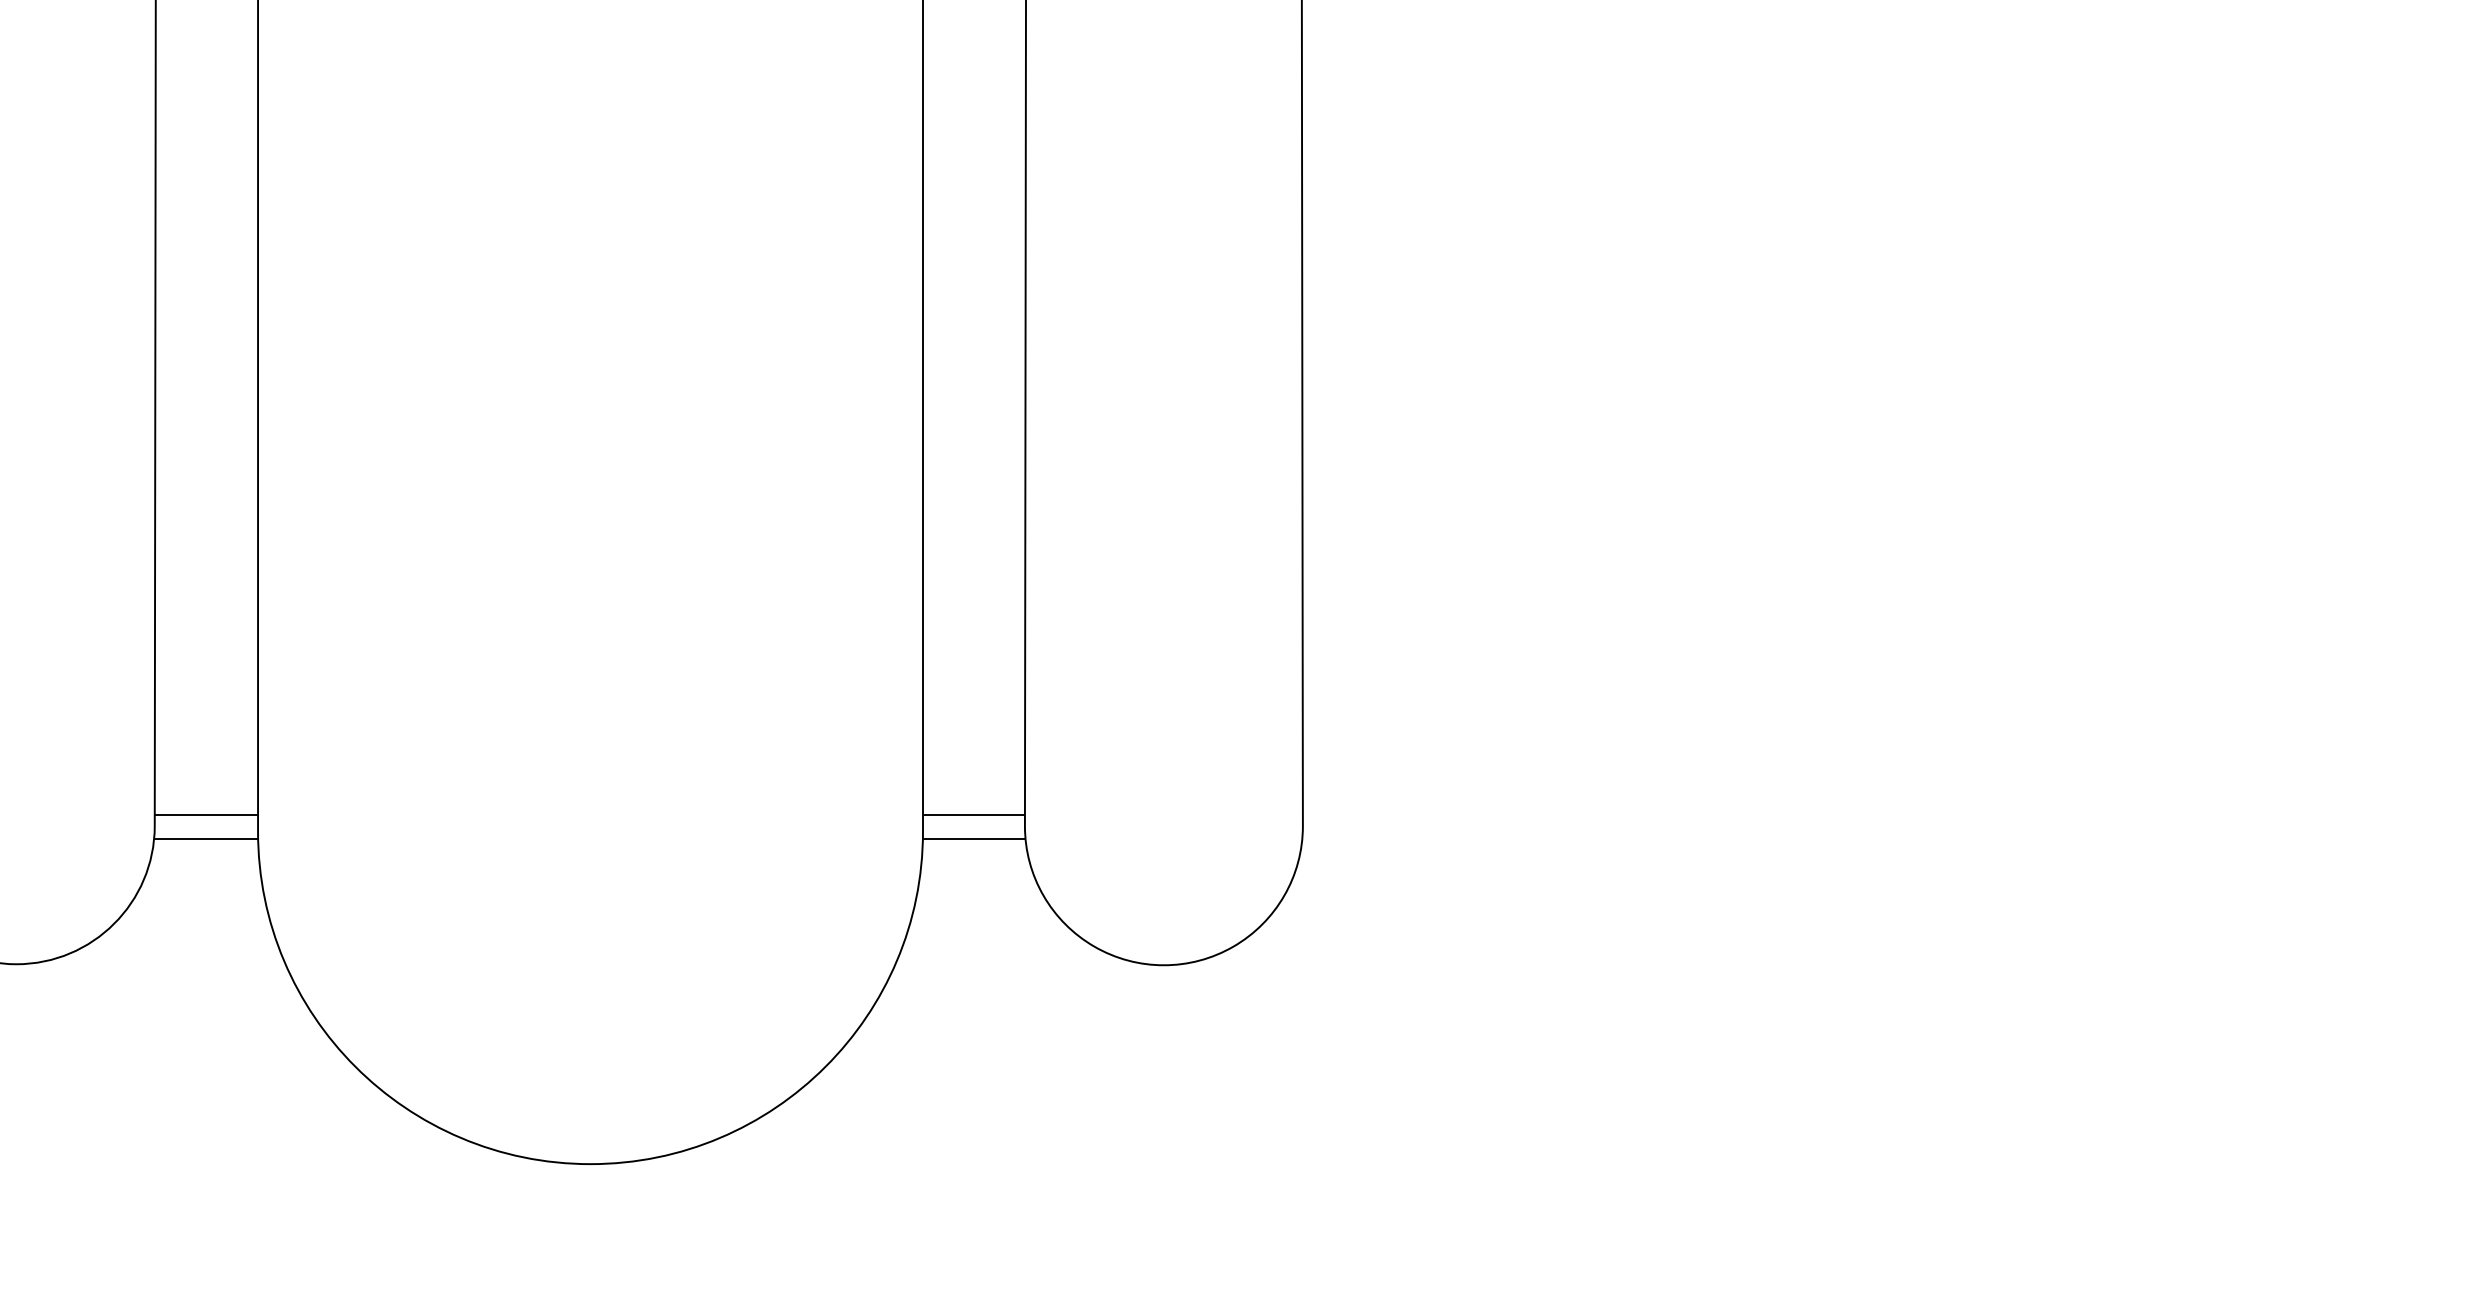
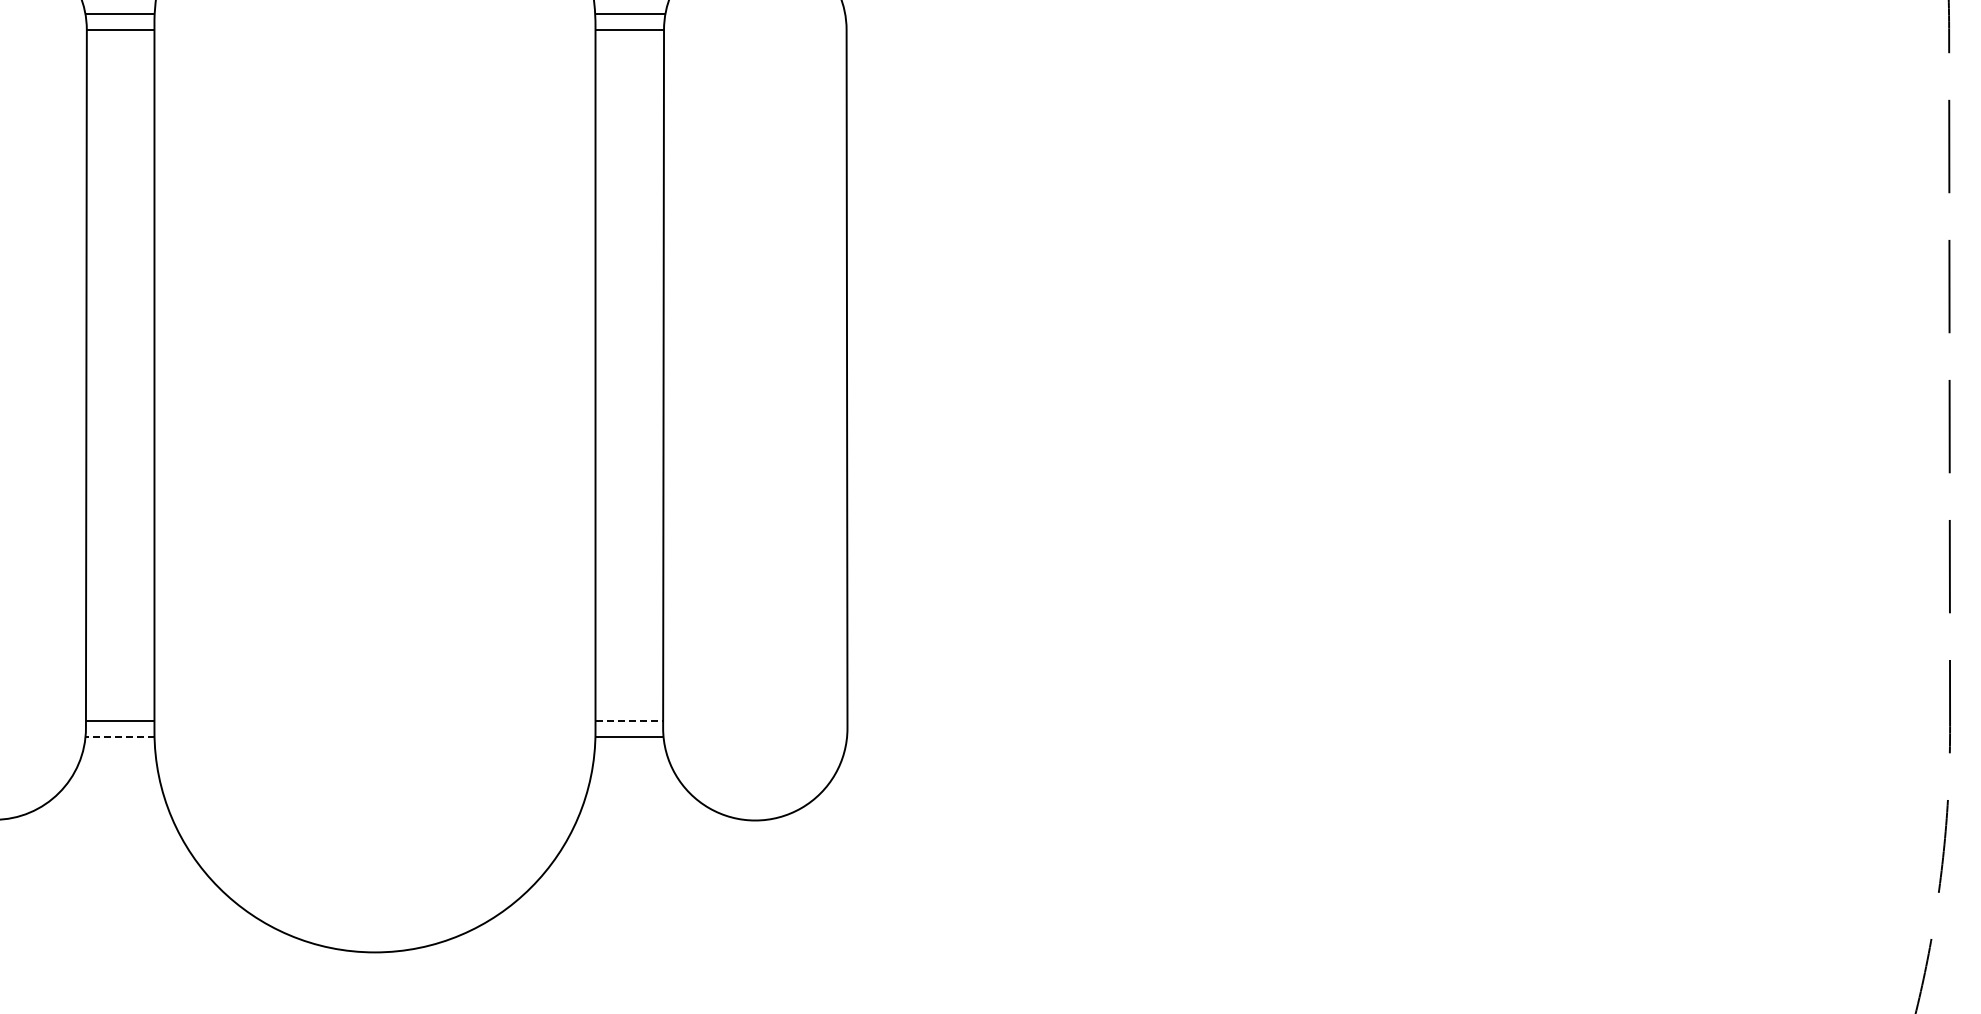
line: (974, 814) -> (629, 720), solid -> dashed
line: (206, 840) -> (120, 737), solid -> dashed

